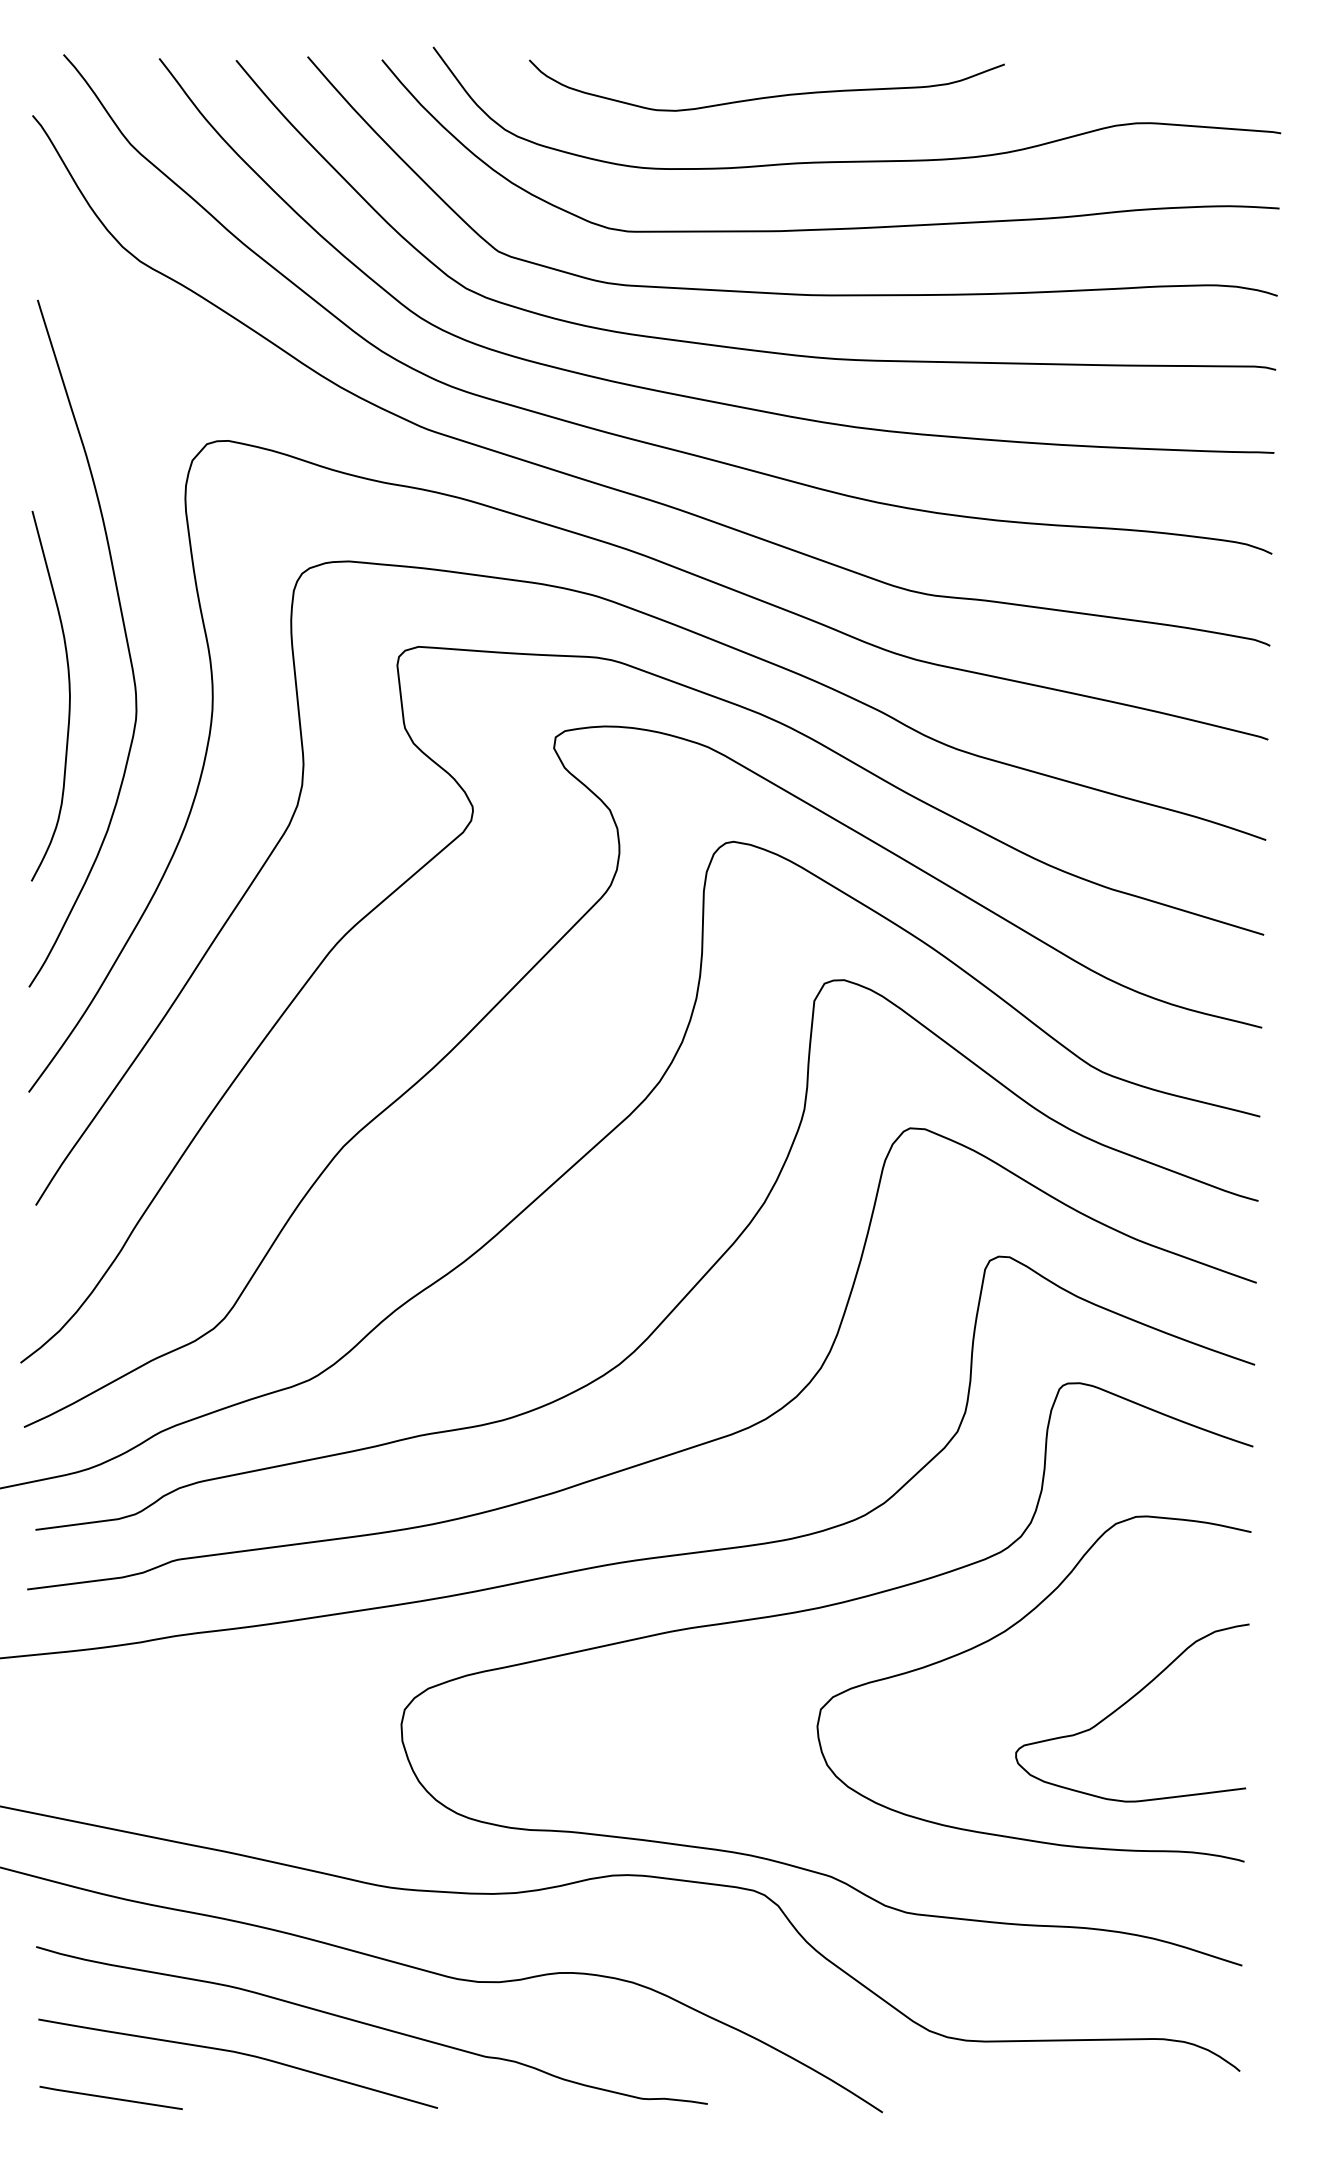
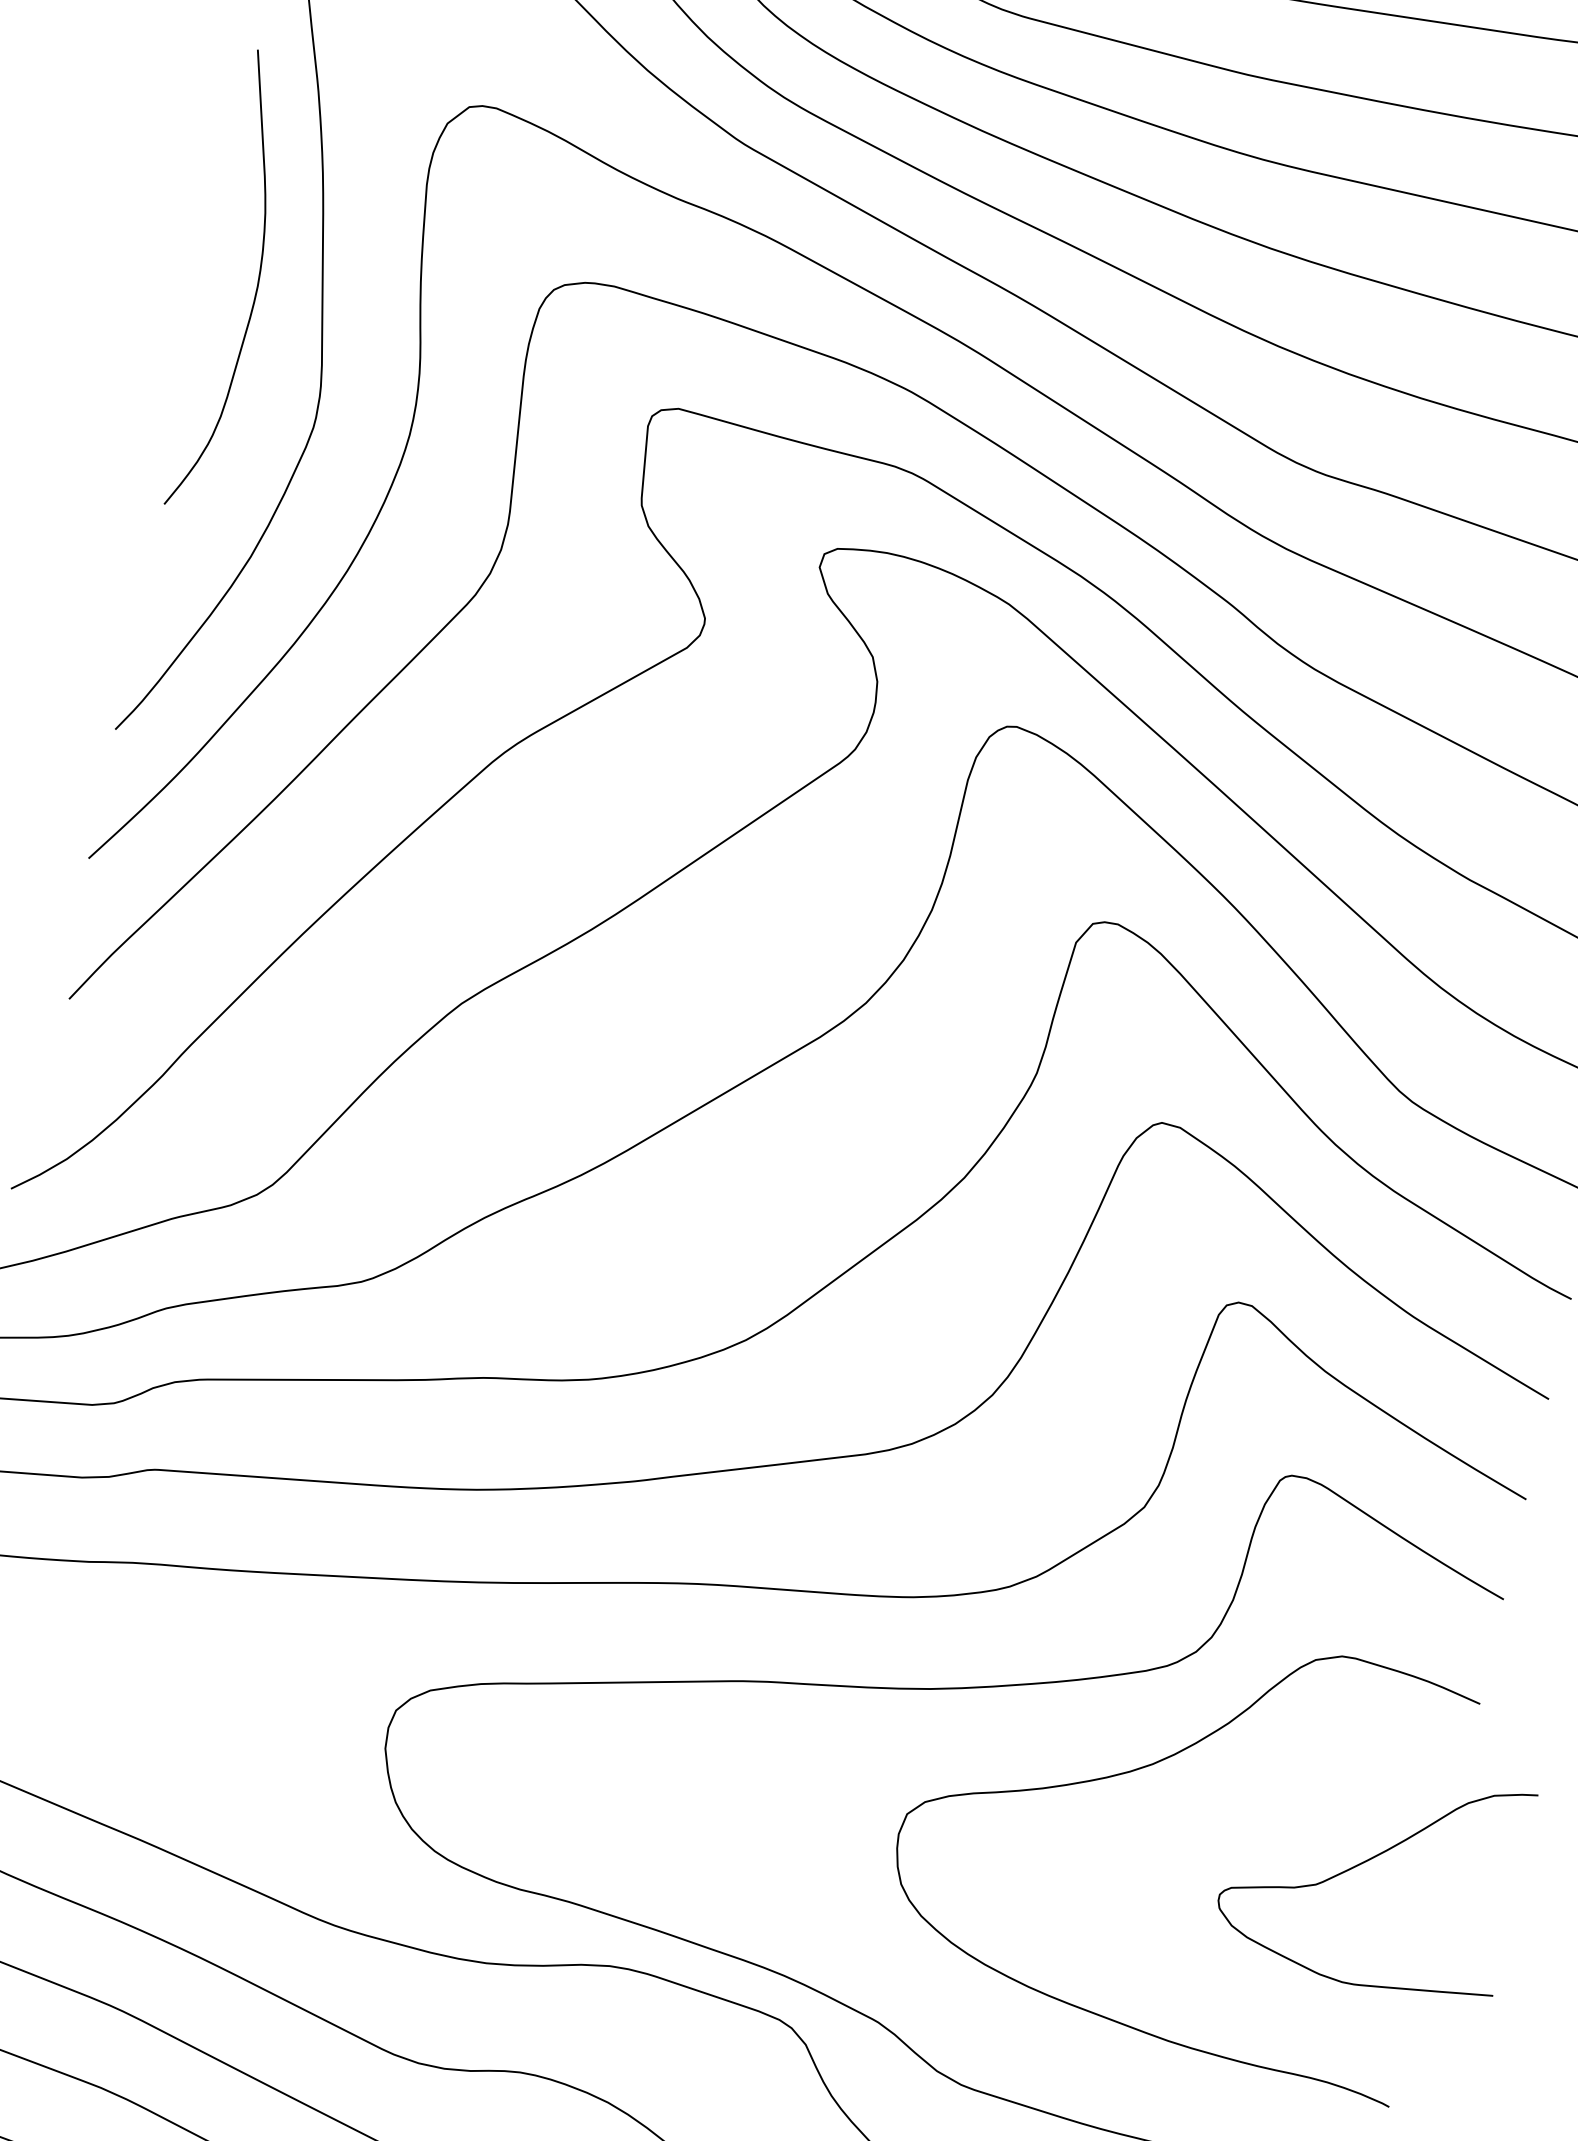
curve: (68, 691) -> (257, 280), moved
curve: (1125, 1704) -> (1366, 1862), moved

